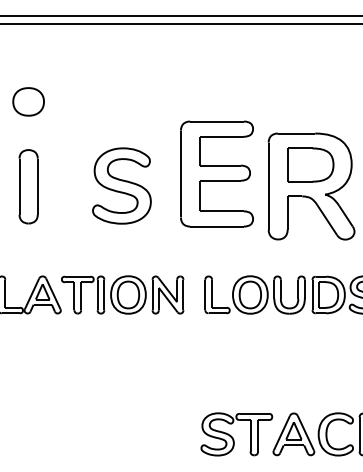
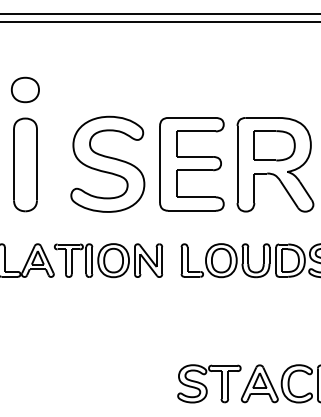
part: (216, 173) -> (191, 163), moved
part: (121, 185) -> (107, 163), size x1.43
part: (28, 186) -> (25, 164), size x1.43

